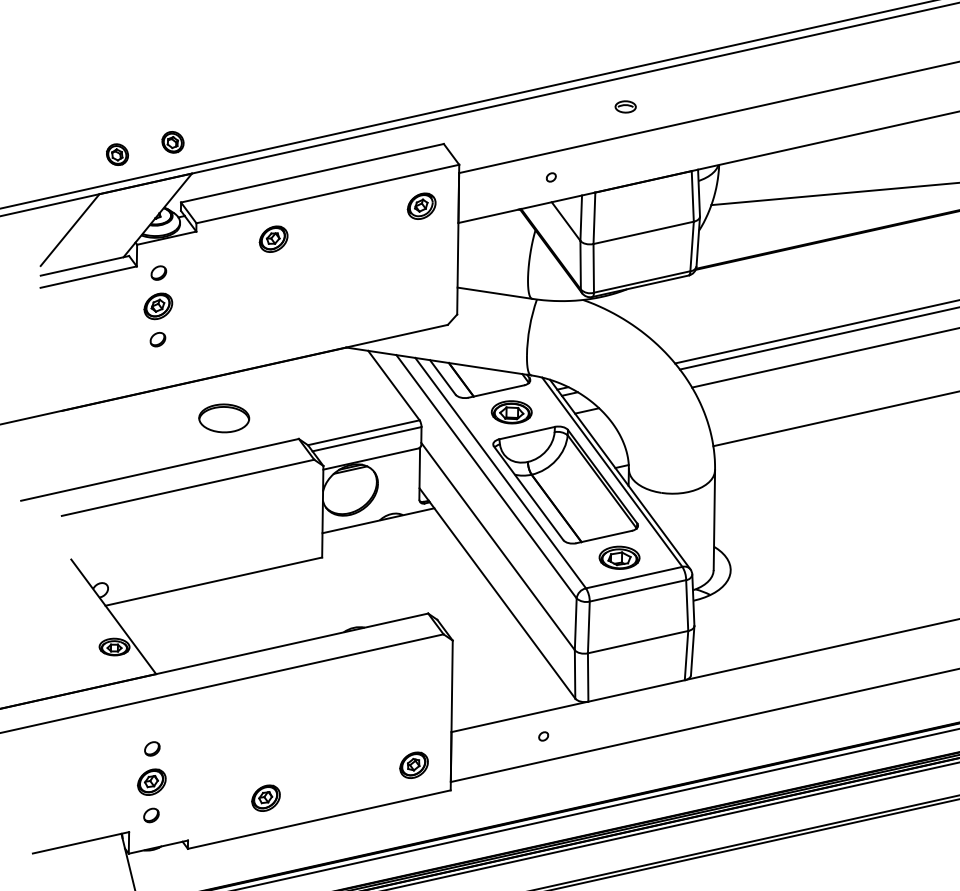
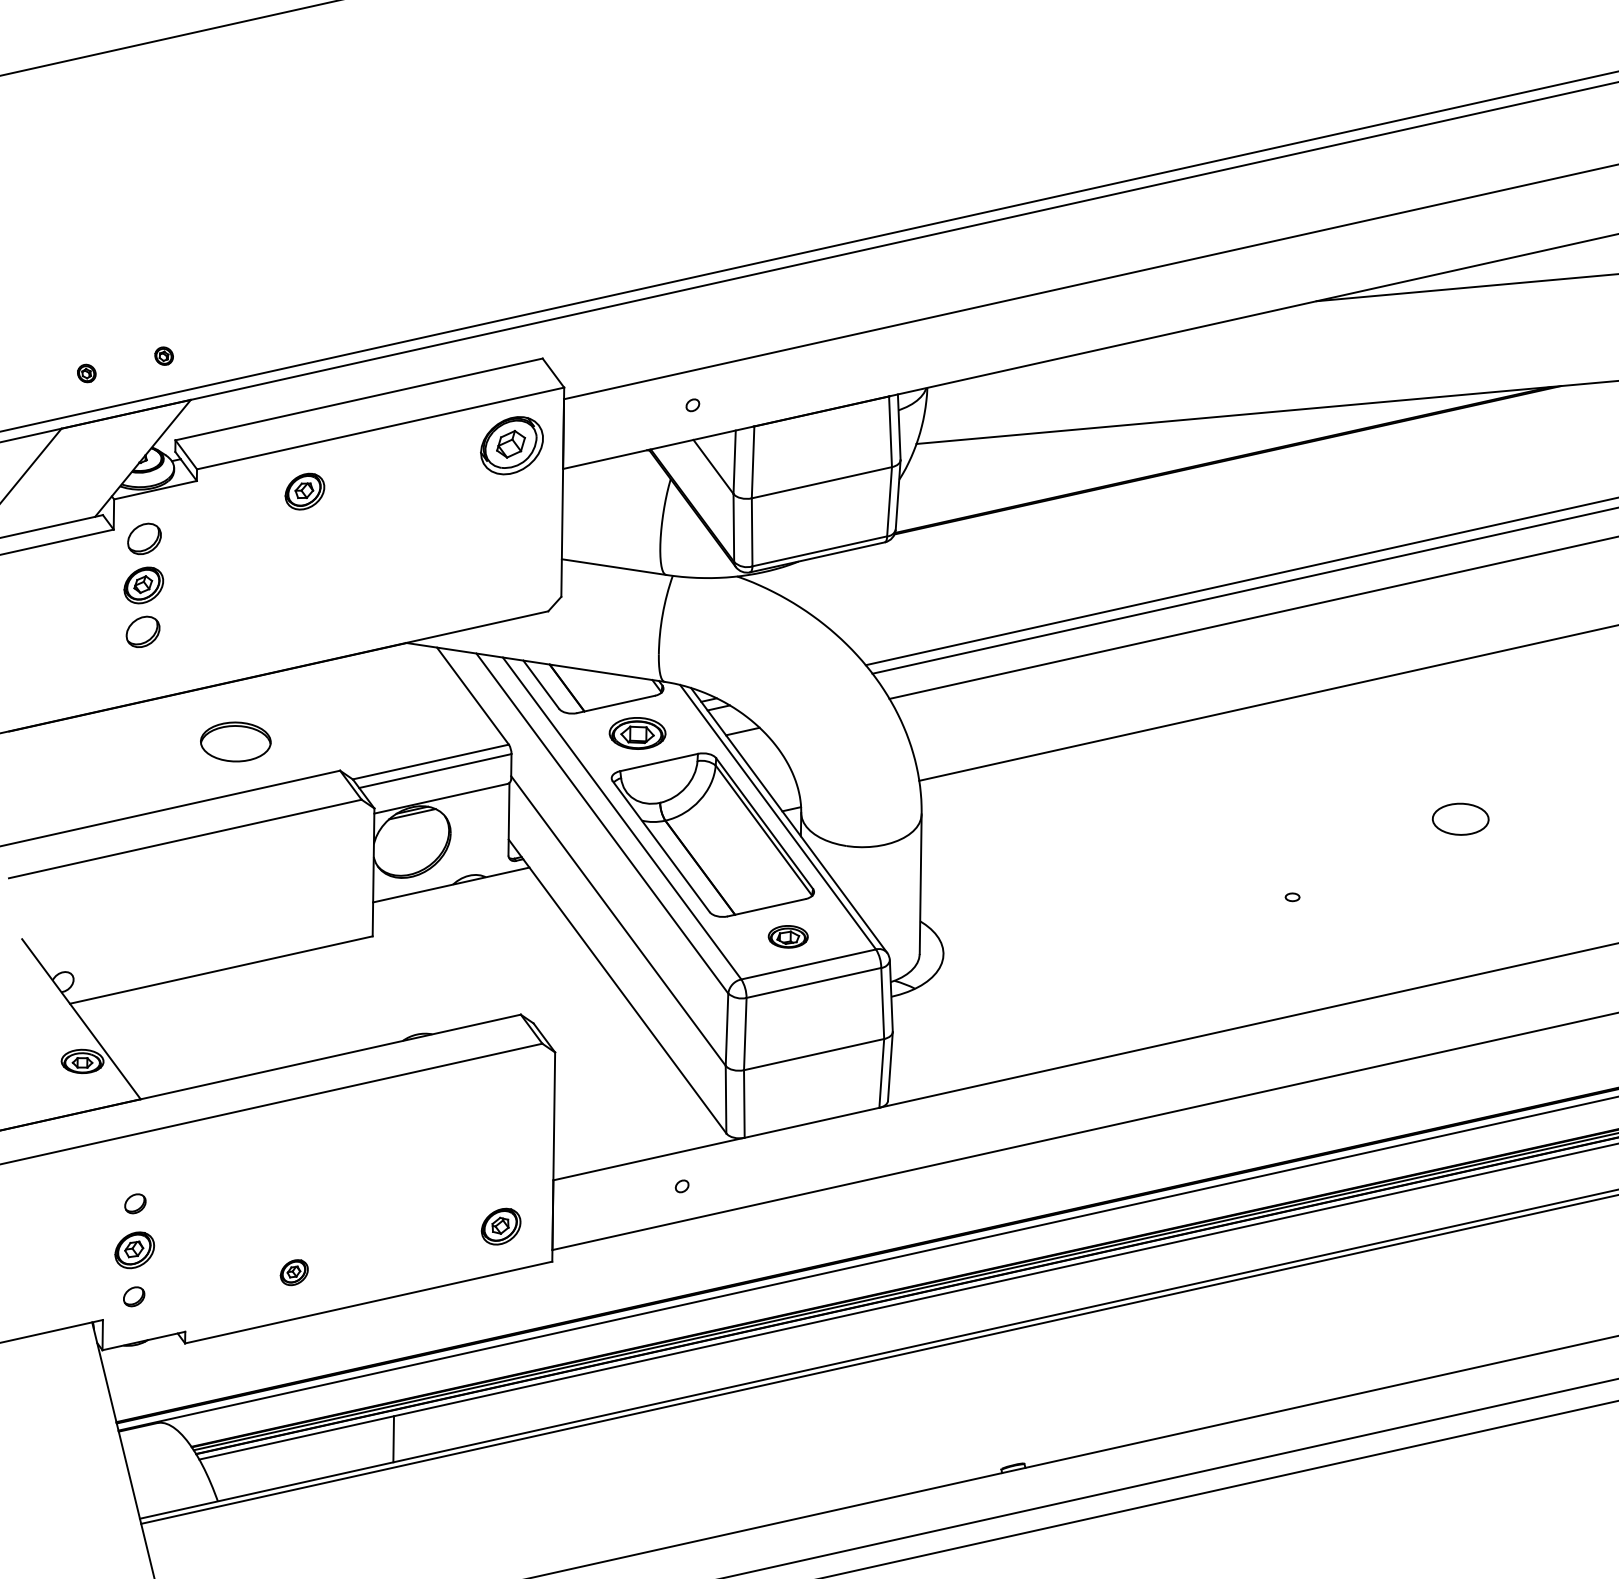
part: (625, 106) -> (796, 306), removed
part: (172, 141) -> (163, 355), size x0.6
part: (117, 154) -> (86, 373), size x0.6
part: (421, 206) -> (511, 445), size x1.6
part: (158, 272) -> (144, 538), size x1.6
part: (158, 339) -> (143, 631), size x1.6
part: (619, 557) -> (788, 936), size x0.7
part: (266, 798) -> (294, 1272), size x0.7

